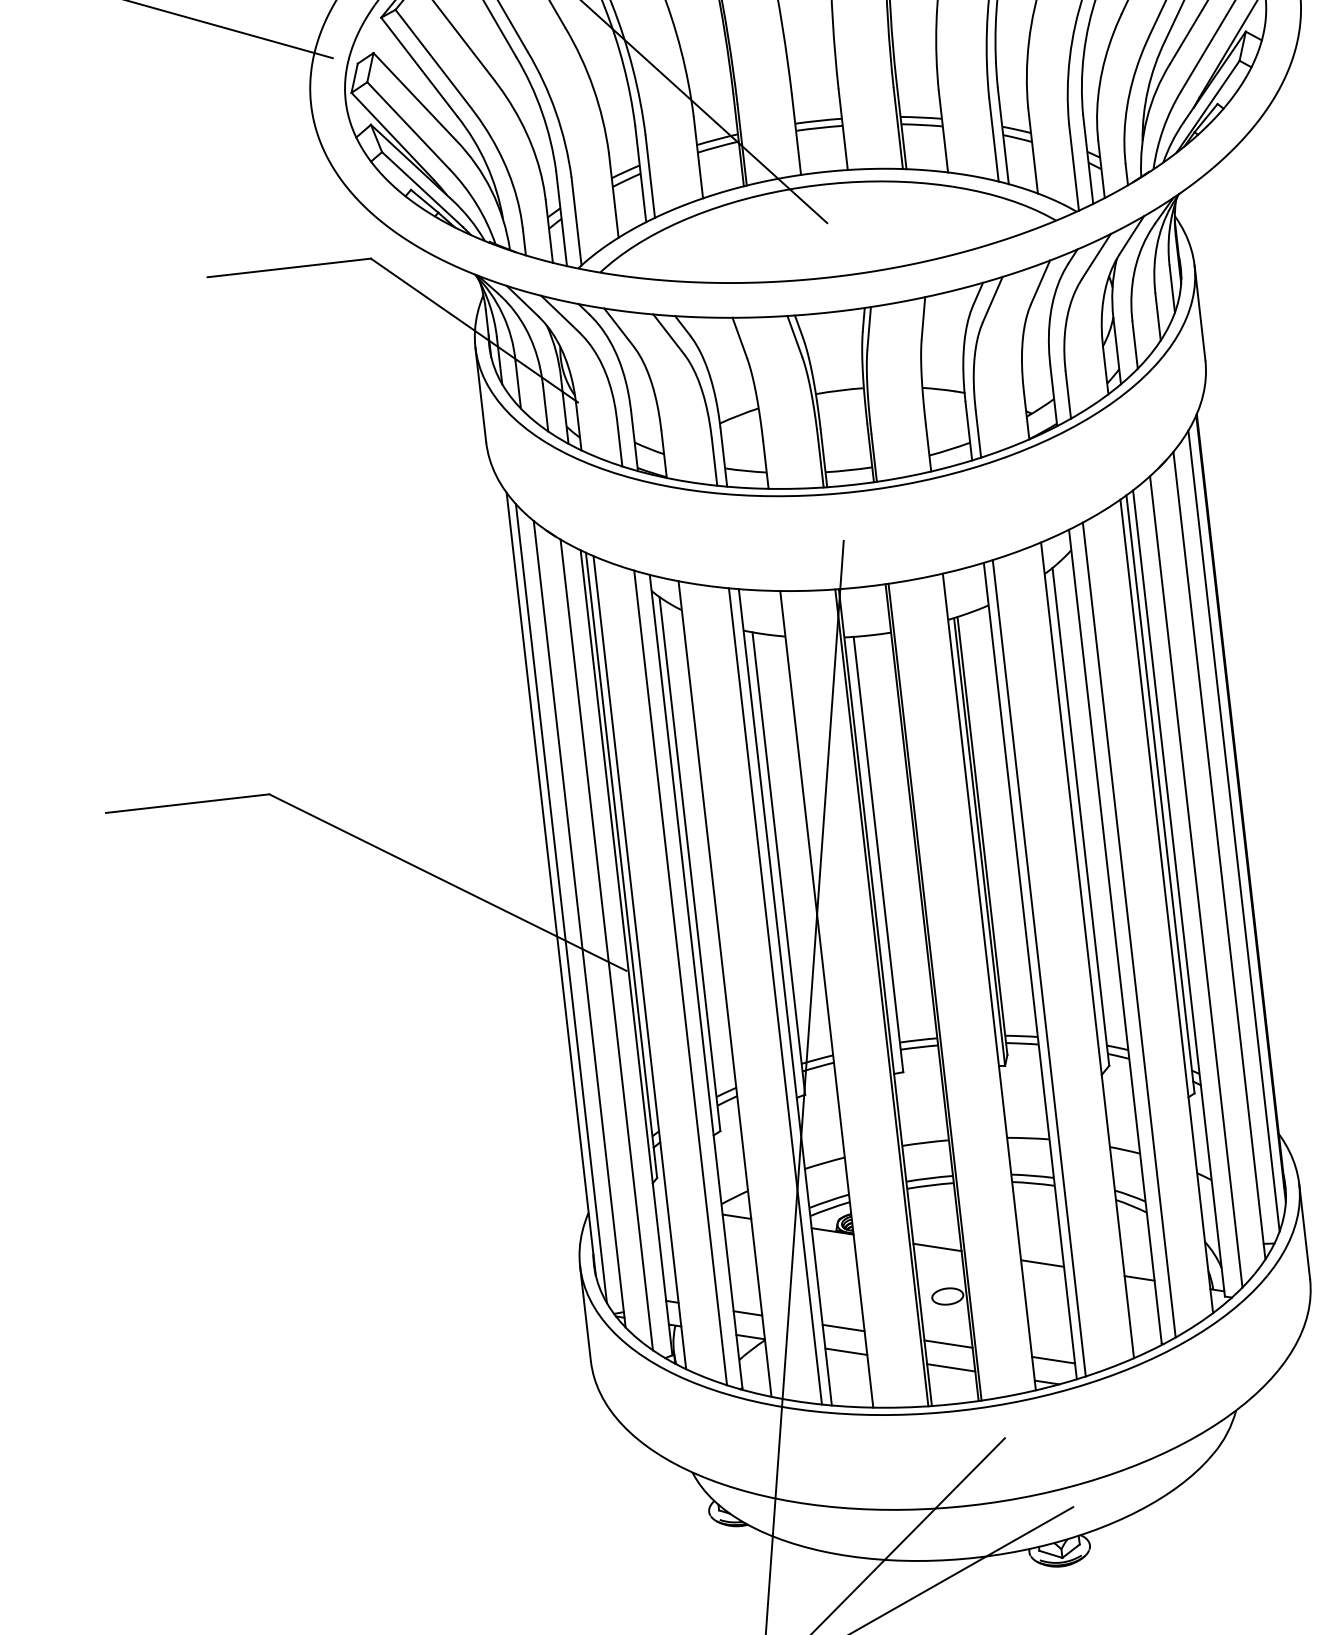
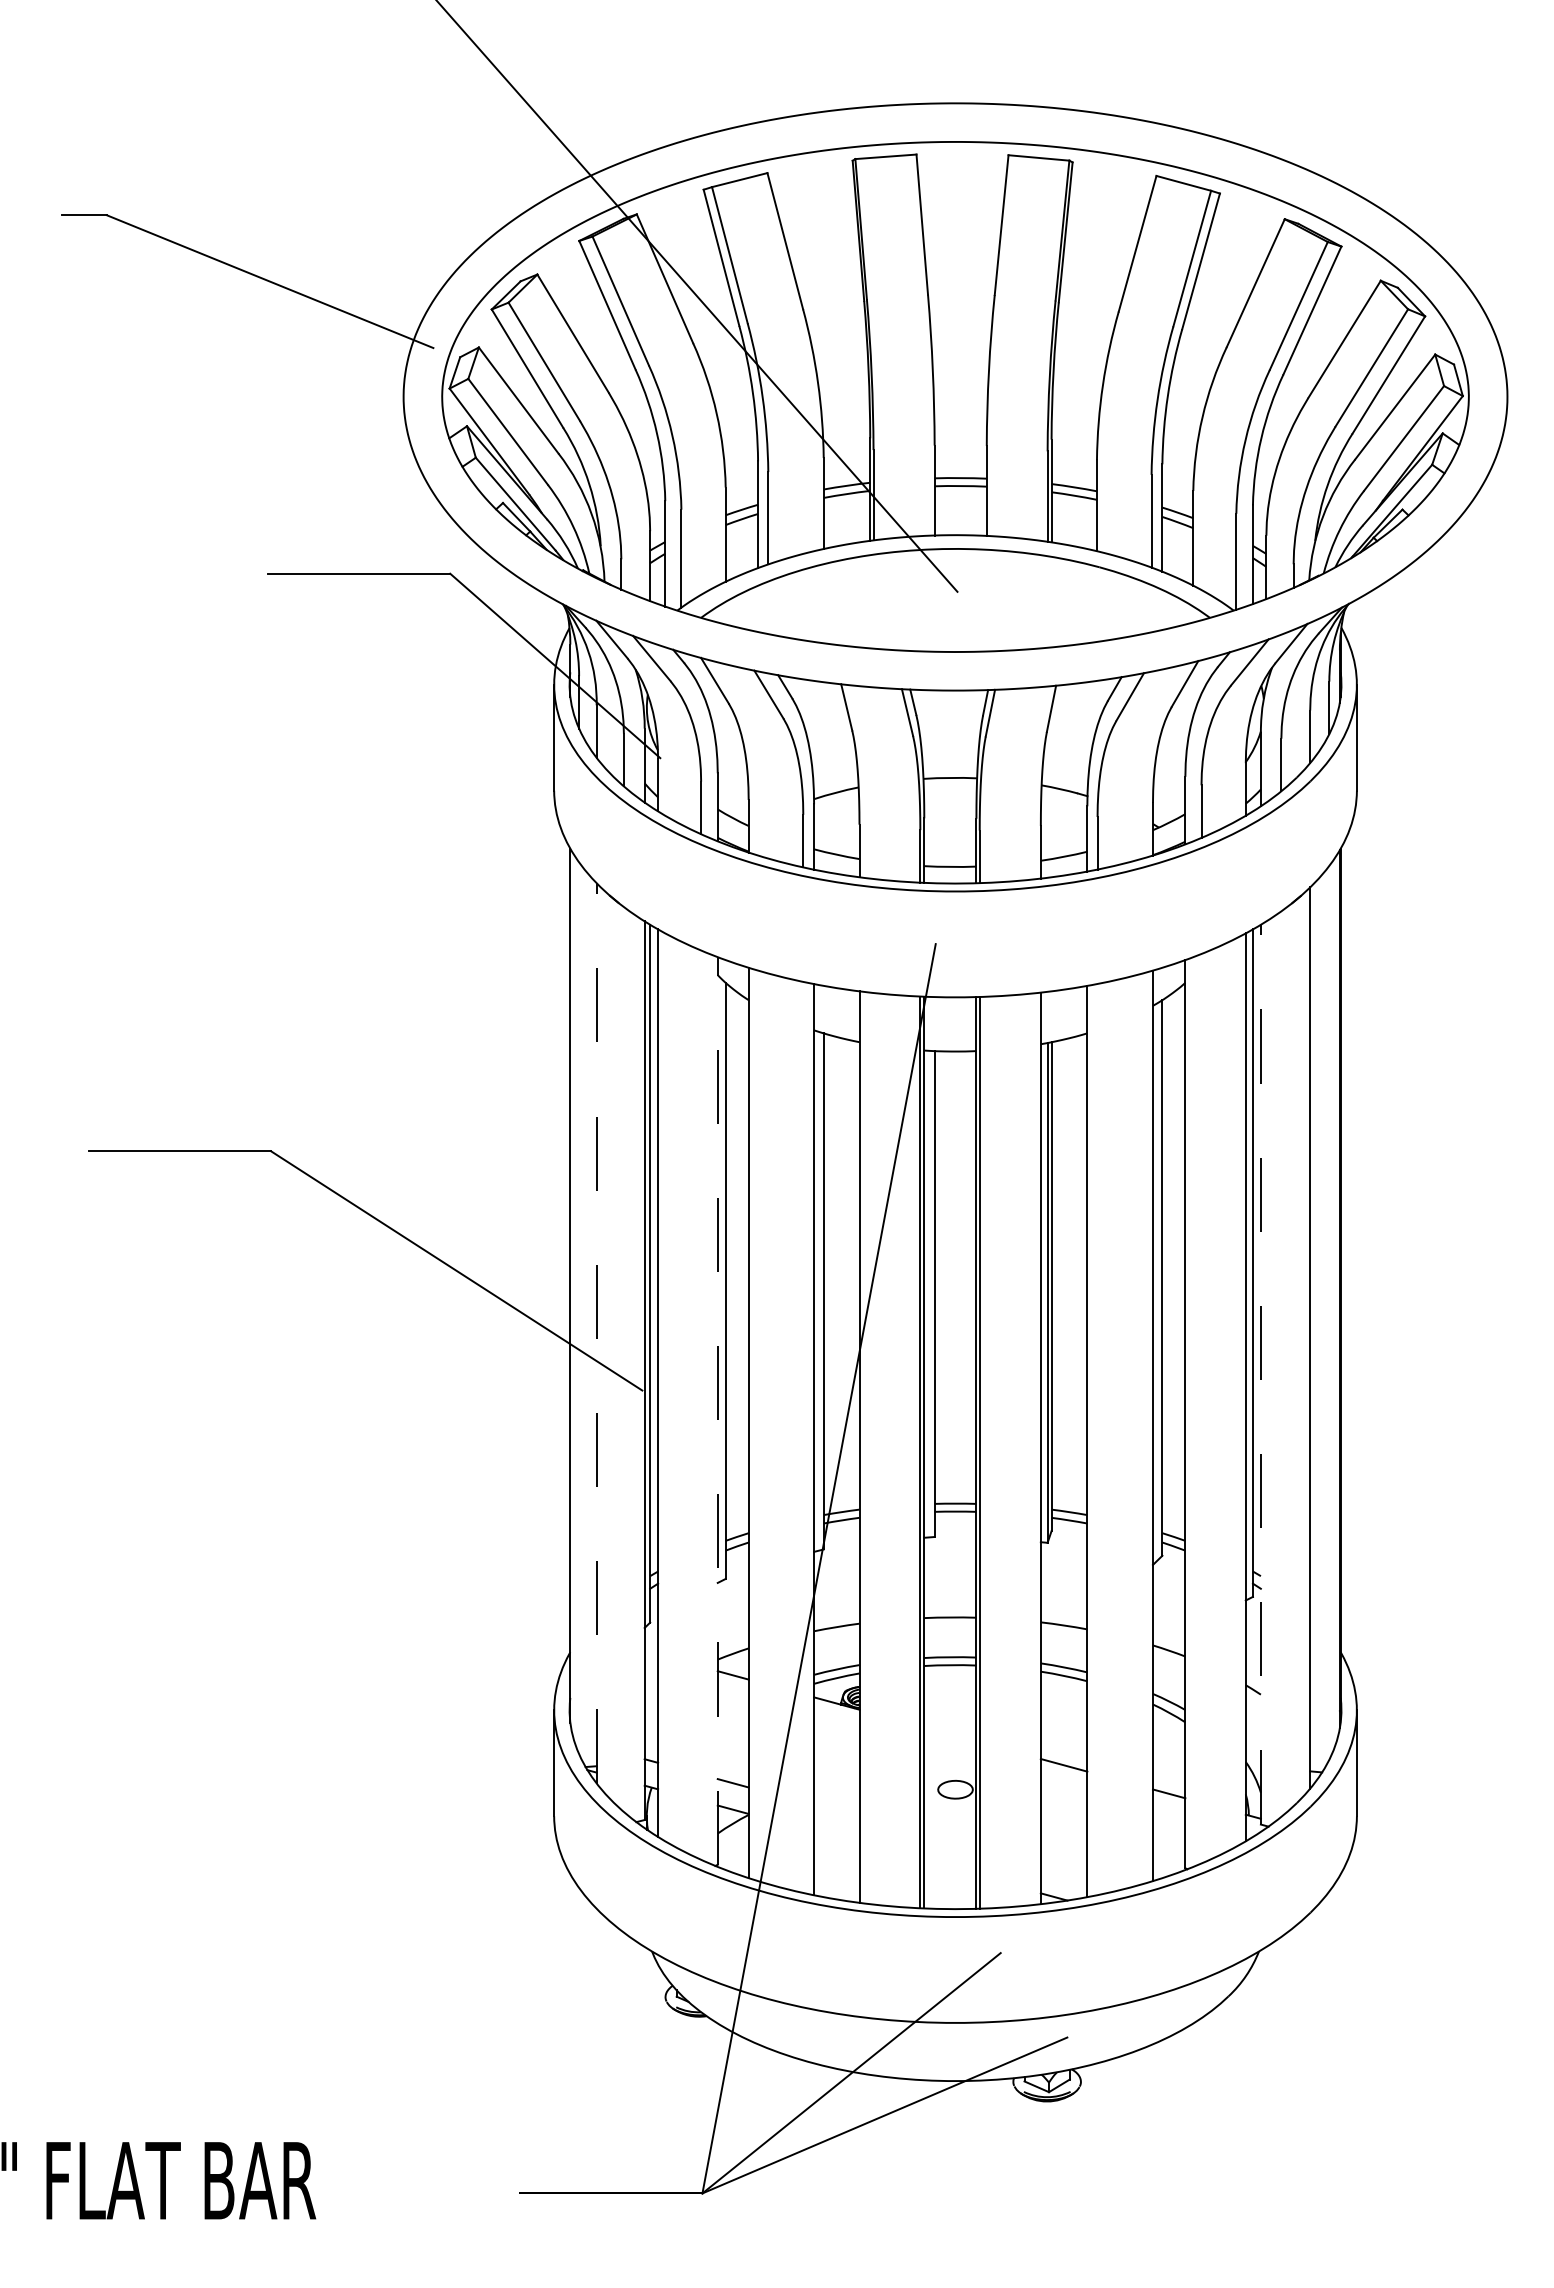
line: (1234, 830) -> (1329, 1312), removed
line: (1196, 881) -> (1281, 1363), removed
line: (1178, 893) -> (1260, 1374), solid -> dashed
line: (561, 903) -> (579, 1308), removed
line: (579, 923) -> (596, 1332), solid -> dashed
line: (1129, 929) -> (1201, 1408), removed
line: (606, 944) -> (623, 1359), removed
line: (1039, 968) -> (1097, 1439), removed
line: (680, 977) -> (701, 1404), removed
line: (695, 981) -> (717, 1410), solid -> dashed
line: (775, 996) -> (803, 1437), removed
line: (937, 1247) -> (950, 1734), removed
line: (843, 1328) -> (836, 1811), removed
line: (948, 1344) -> (950, 1842), removed
line: (846, 1351) -> (836, 1837), removed
line: (1052, 1359) -> (1063, 1872), removed
line: (951, 1367) -> (950, 1868), removed

